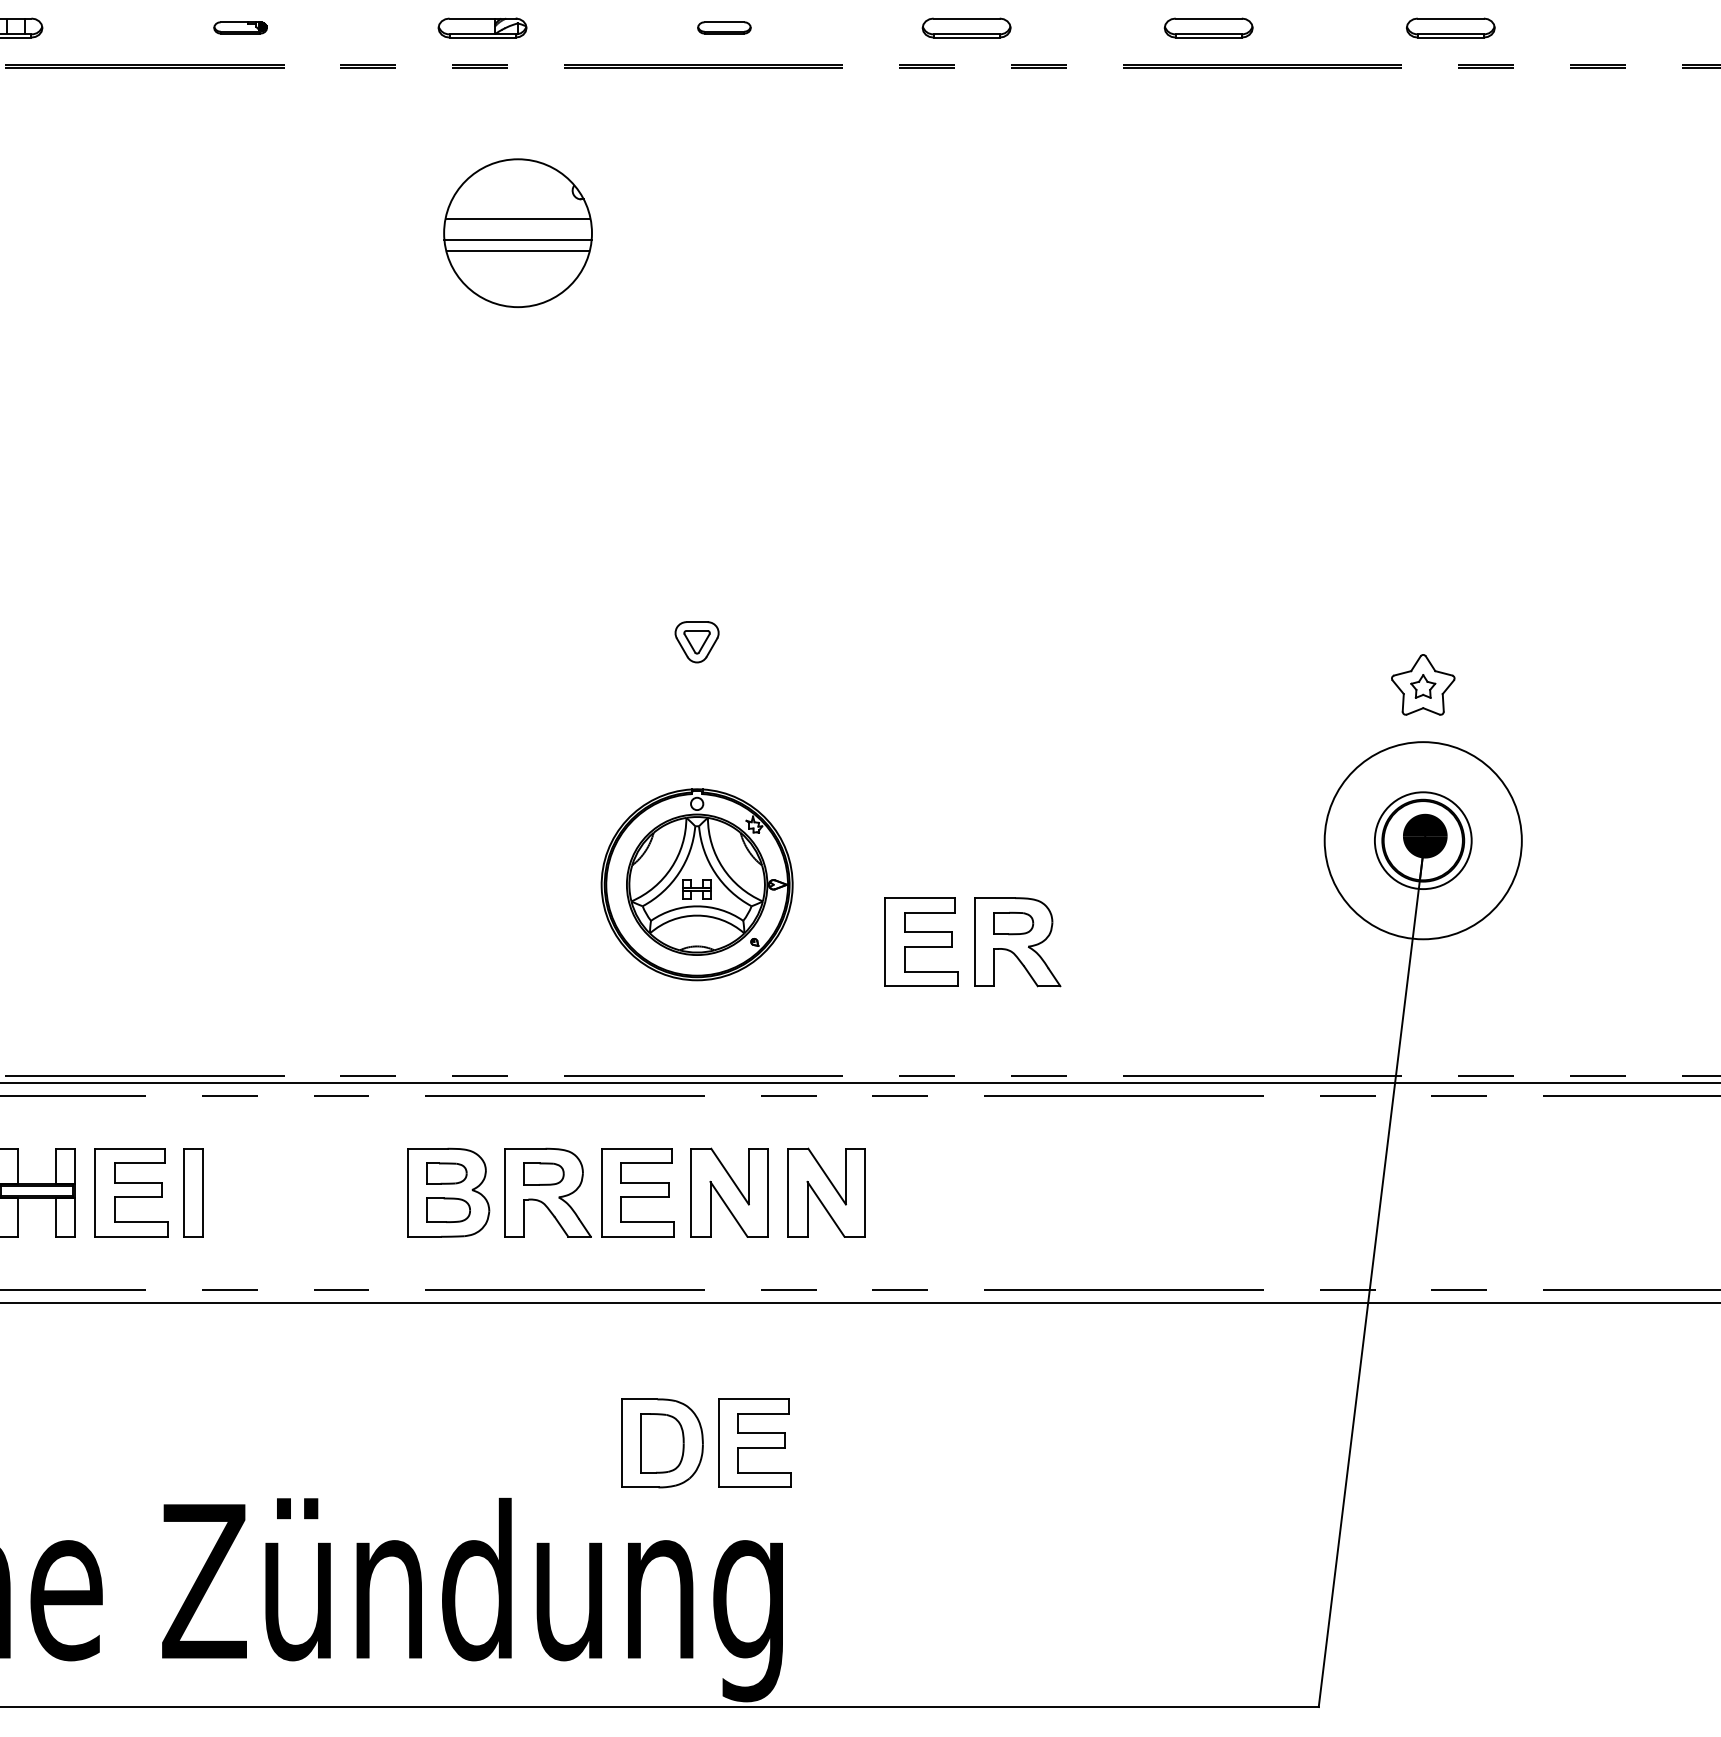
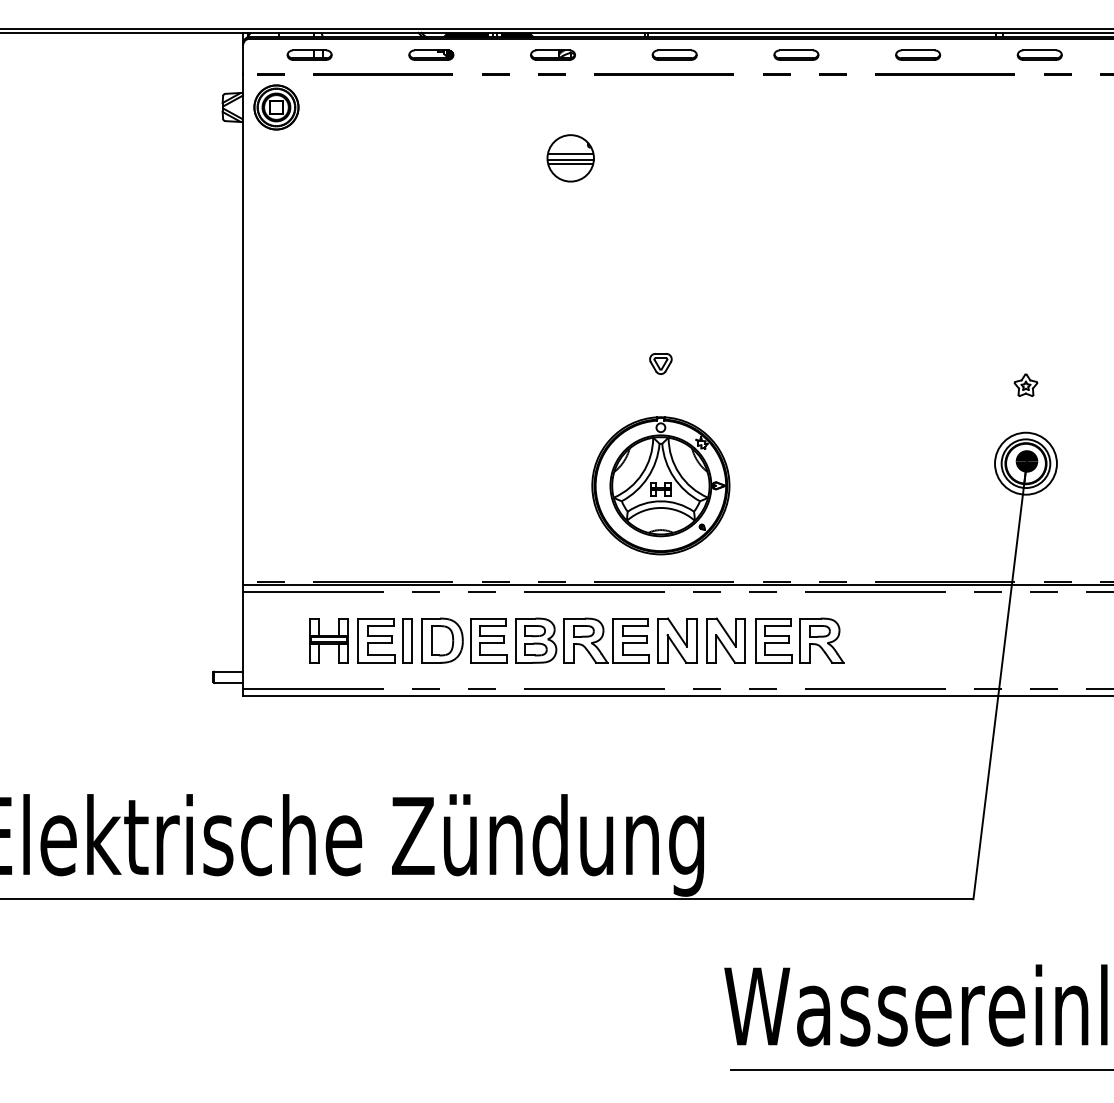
part: (240, 26) -> (431, 54), size x1.67
part: (724, 26) -> (674, 54), size x1.67
part: (517, 233) -> (570, 158), size x0.62
part: (1422, 683) -> (1025, 384), size x0.71
circle: (1422, 840) -> (1025, 463), size x0.62
part: (696, 884) -> (660, 485), size x1.43
part: (972, 941) -> (799, 640), moved
part: (706, 1442) -> (464, 640), moved

